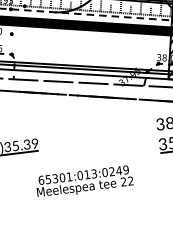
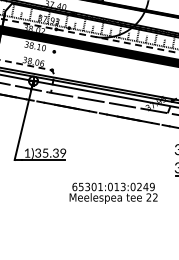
text: (84, 181) -> (113, 192), moved

